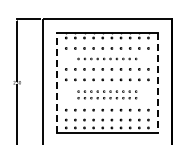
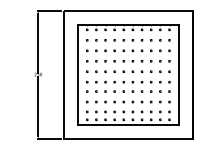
part: (107, 58) -> (128, 50), size x1.43
line: (57, 82) -> (78, 74), dashed -> solid
line: (157, 83) -> (178, 75), dashed -> solid
part: (107, 94) -> (128, 86), size x1.43

